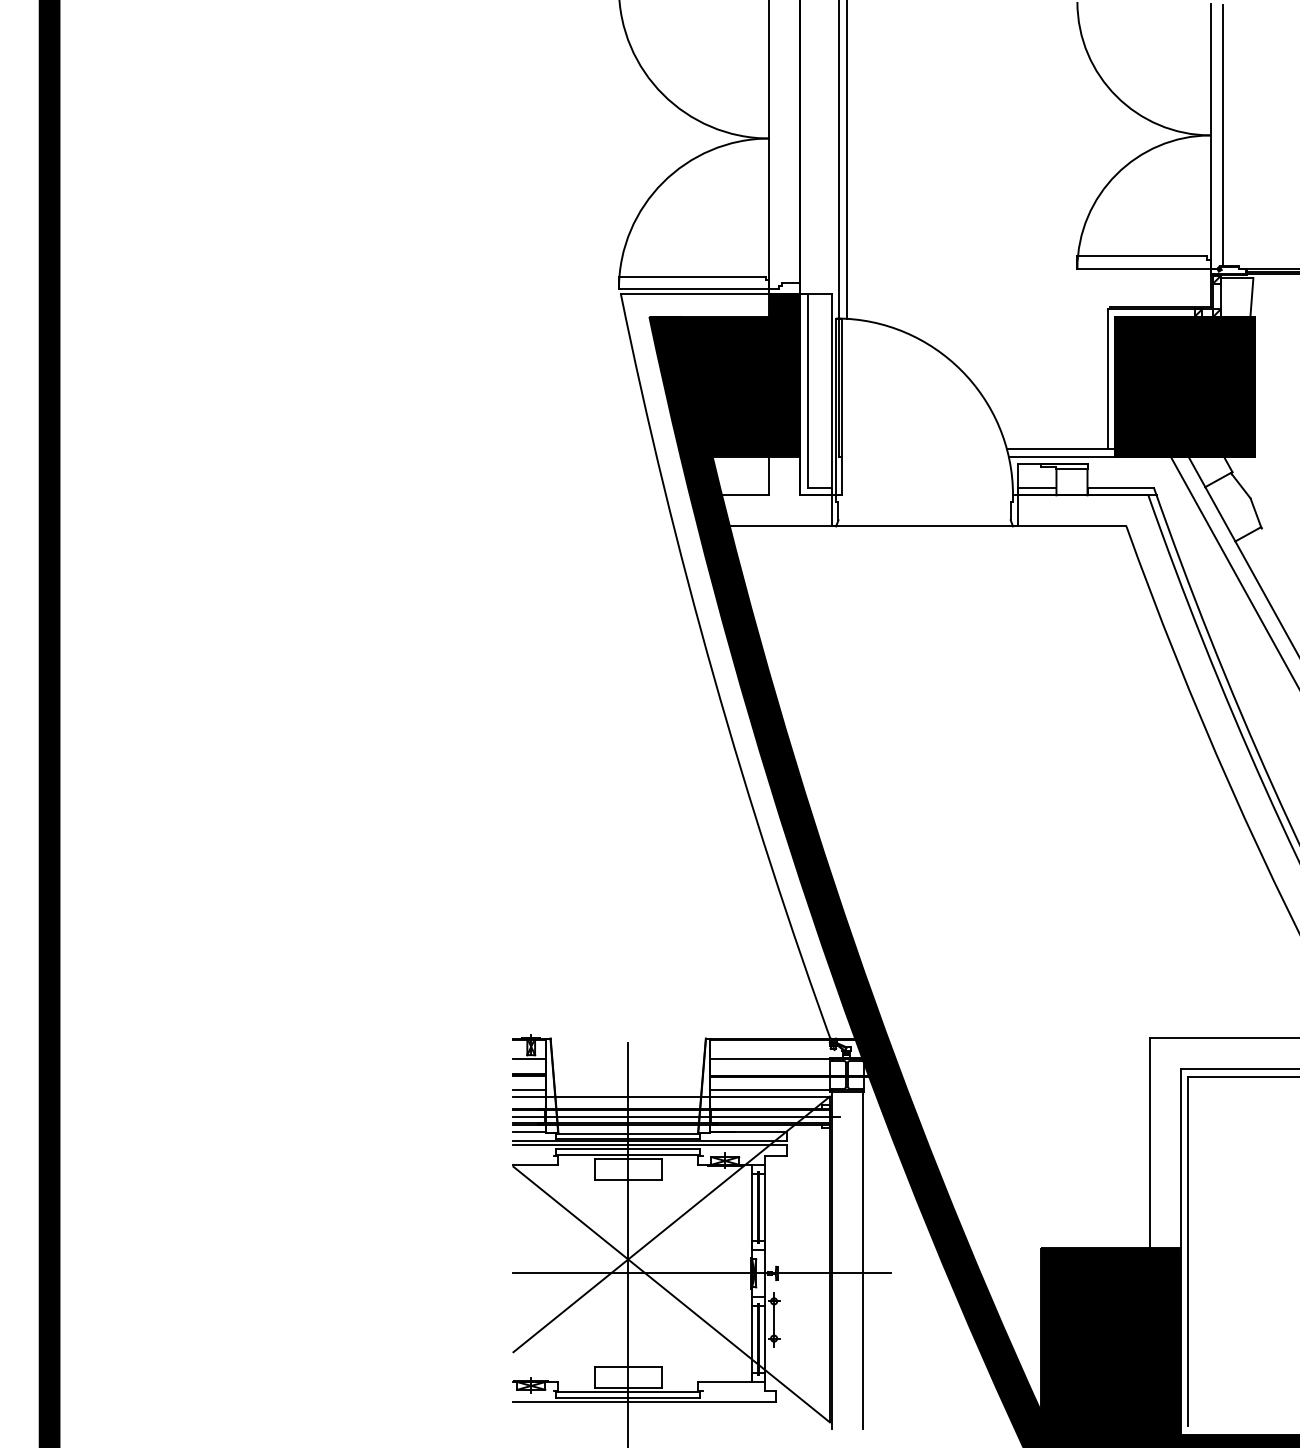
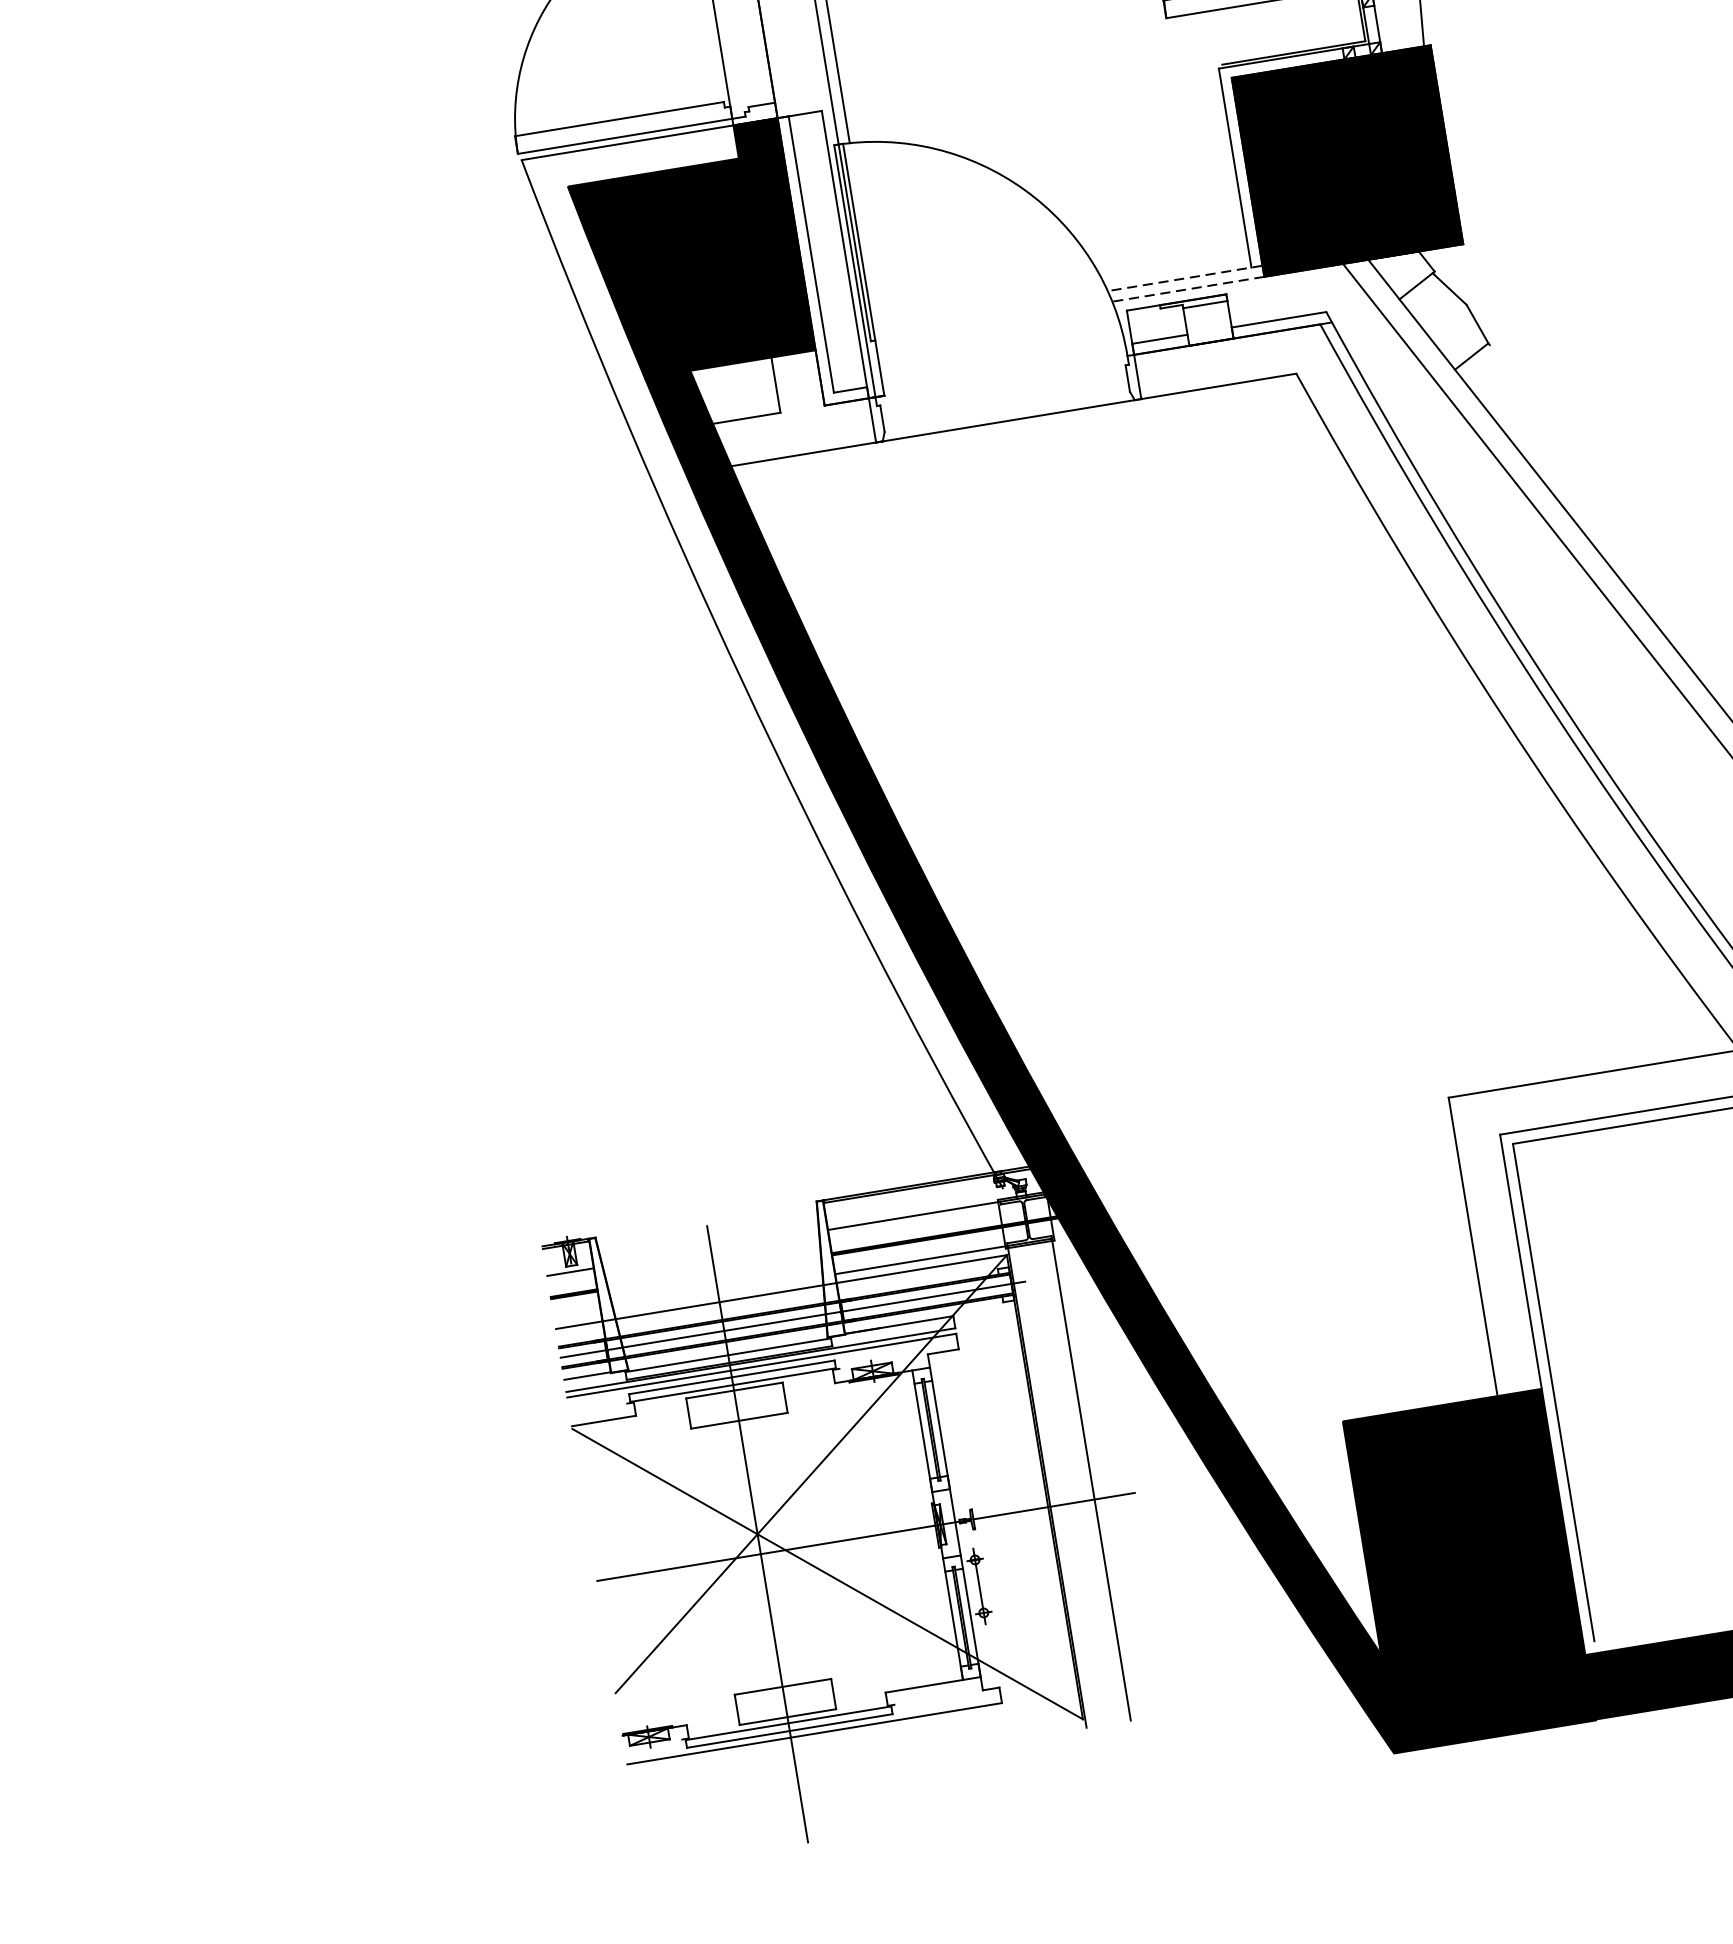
line: (1060, 448) -> (1184, 278), solid -> dashed
line: (1061, 456) -> (1187, 289), solid -> dashed
line: (529, 1090) -> (577, 1316), removed

